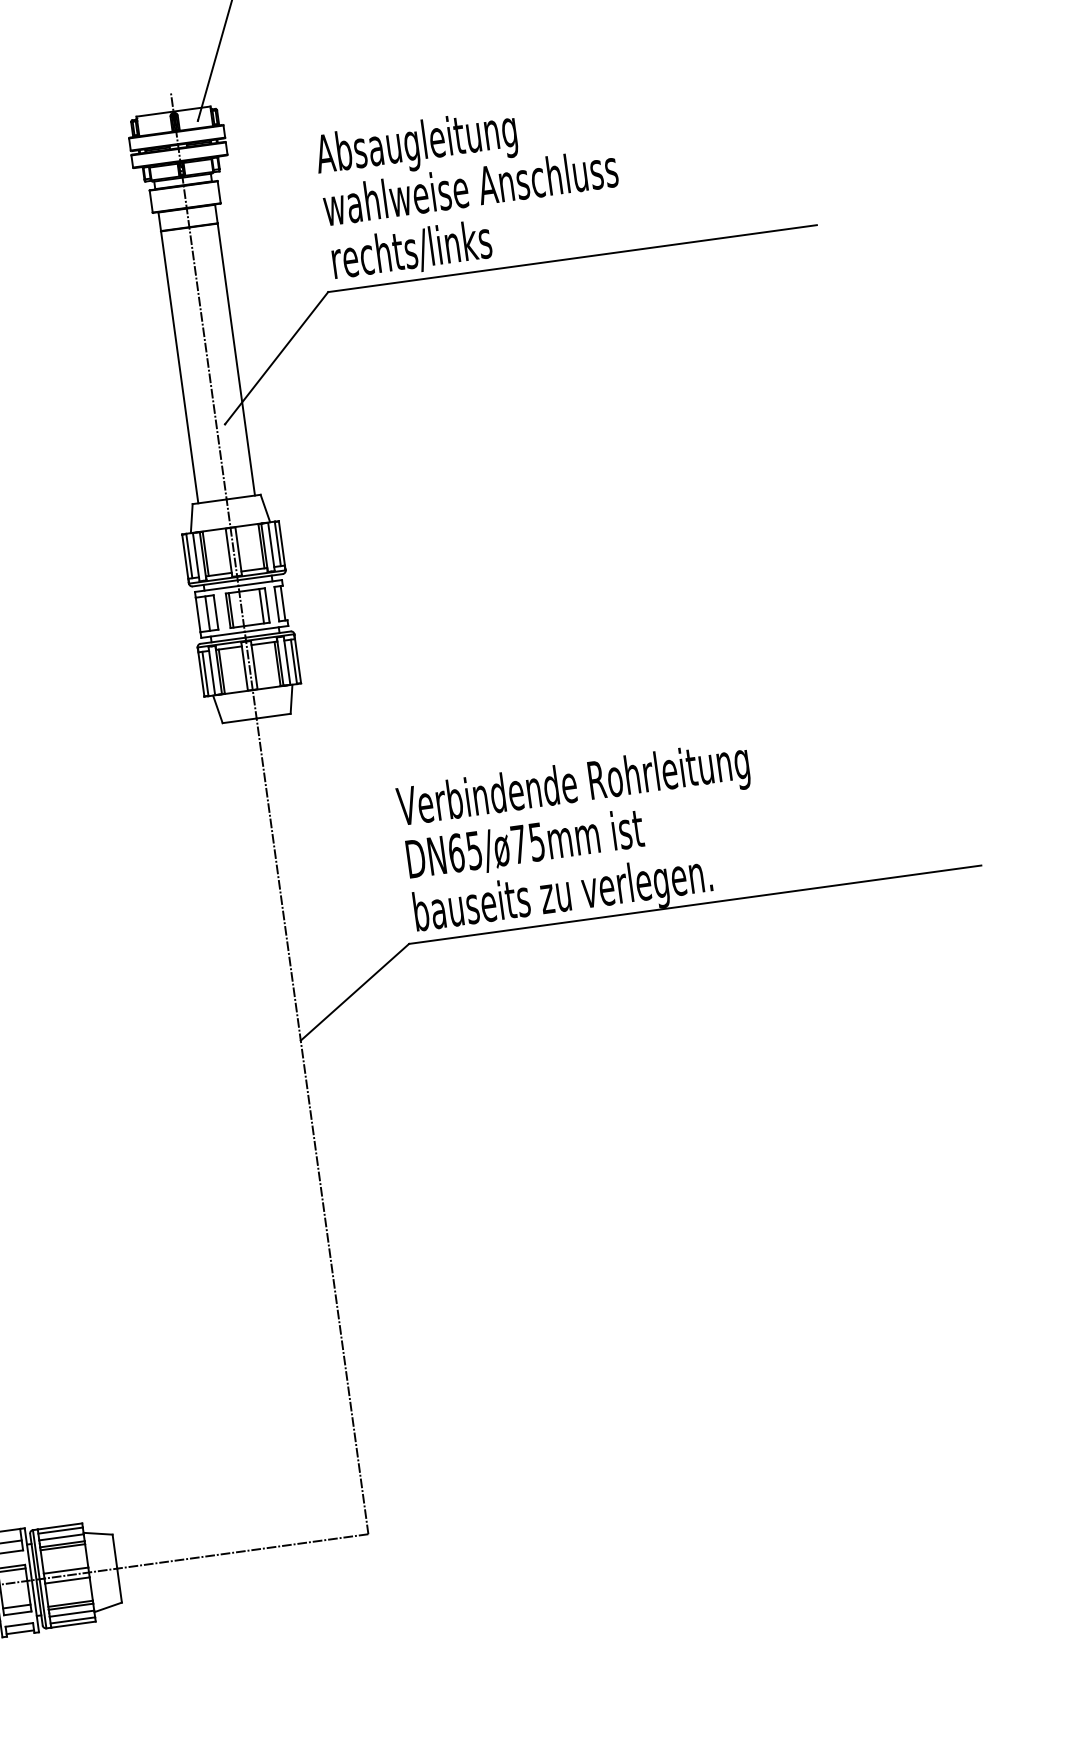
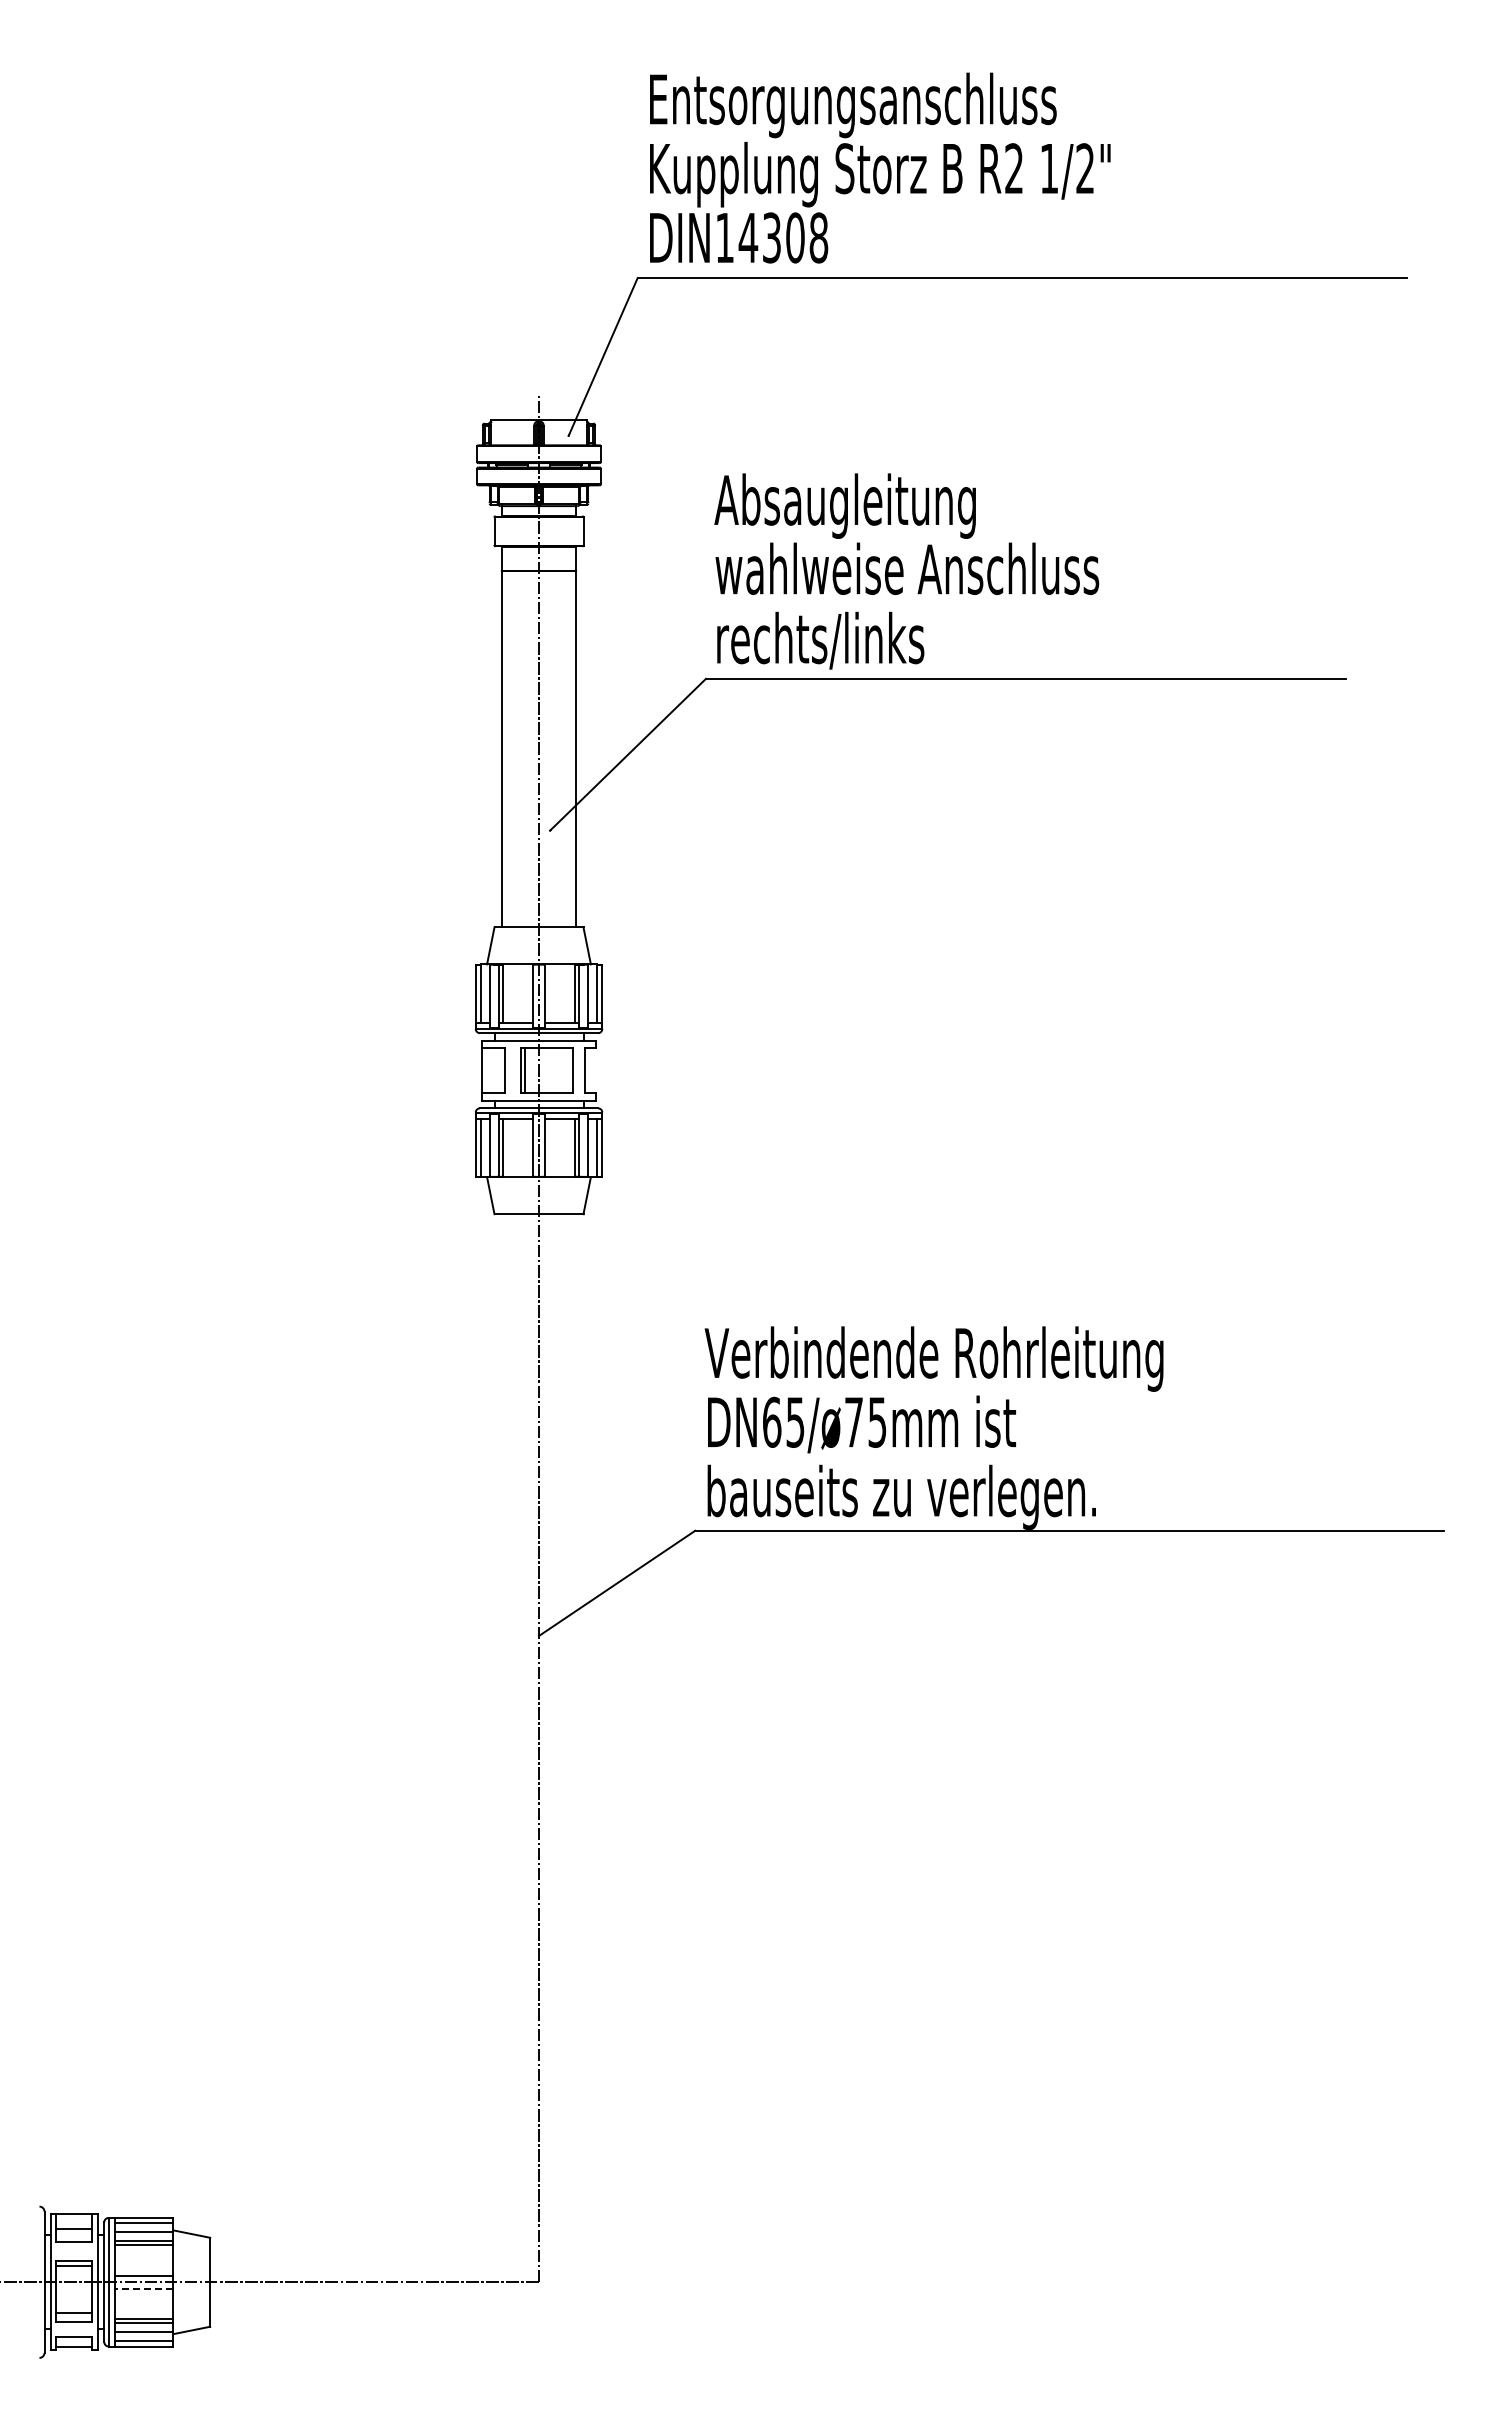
line: (283, 603) -> (593, 1070), removed
line: (261, 605) -> (565, 1070), removed
line: (207, 613) -> (494, 1070), removed
line: (66, 1580) -> (143, 2288), solid -> dashed

